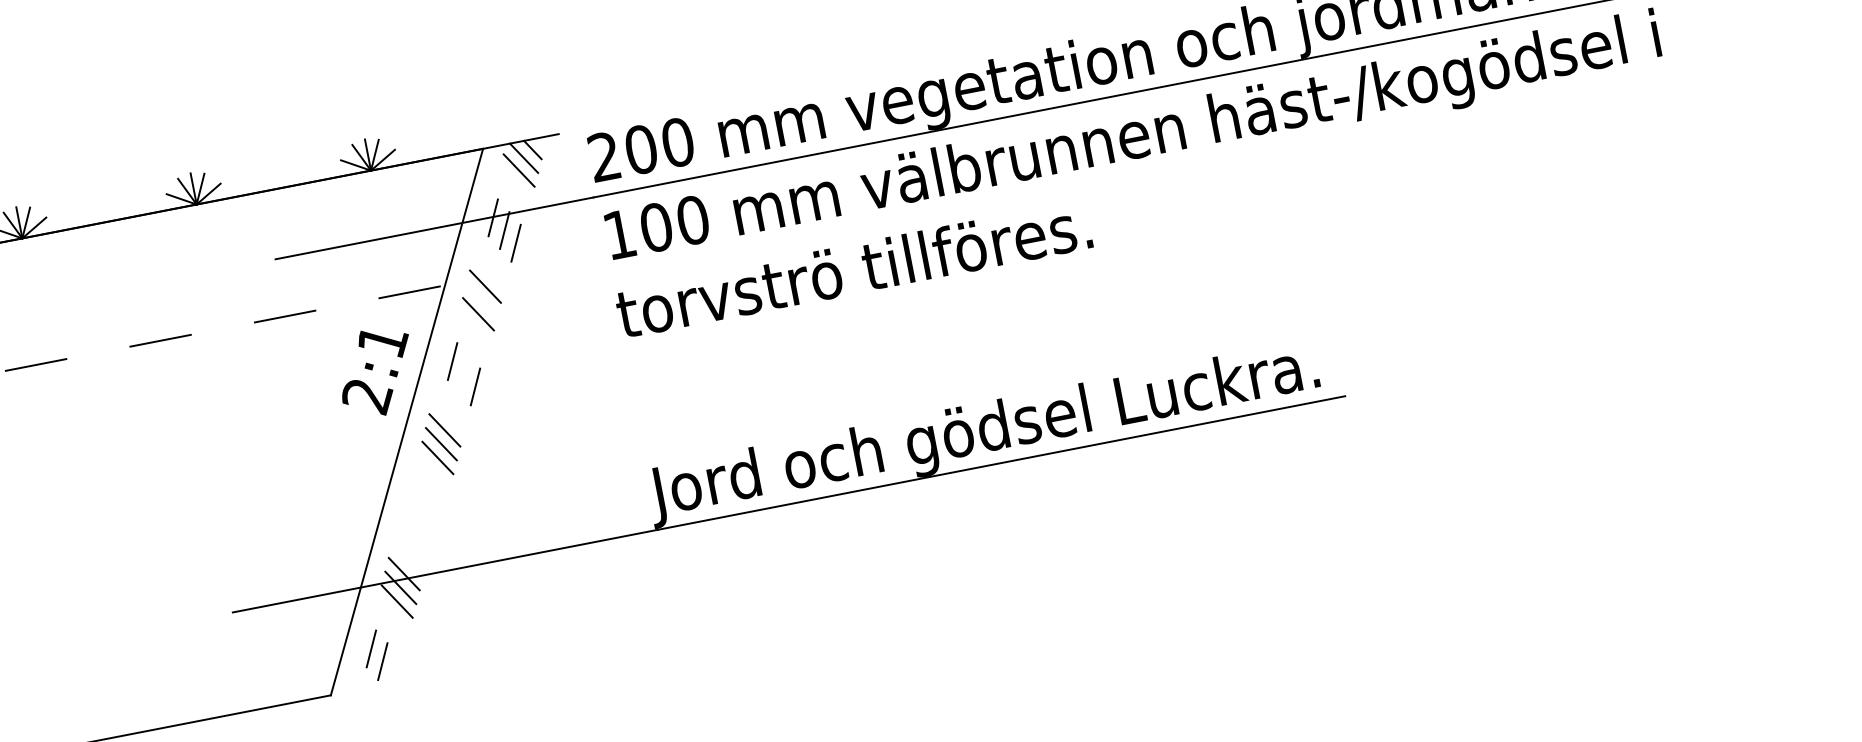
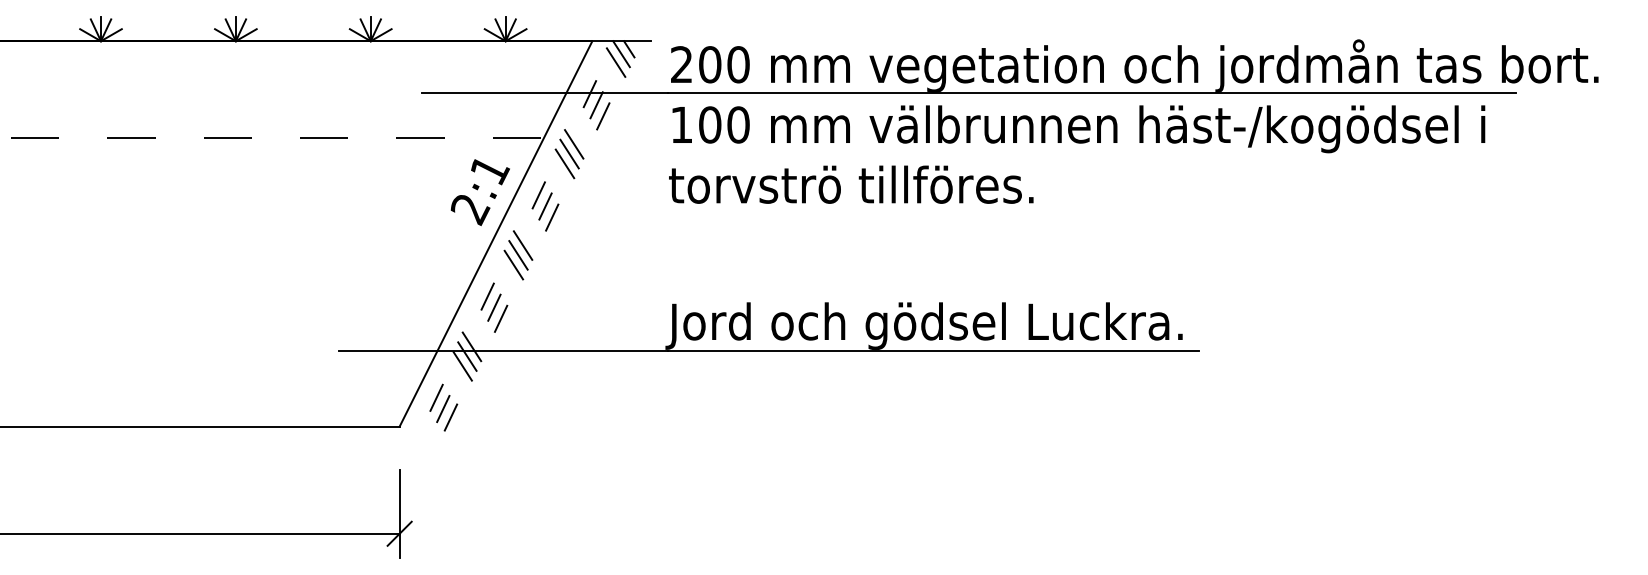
line: (481, 299) -> (569, 153), added
line: (464, 374) -> (545, 206), added
line: (411, 505) -> (487, 296), added
line: (423, 517) -> (494, 307), added
line: (434, 530) -> (500, 318), added
line: (394, 670) -> (450, 417), added

